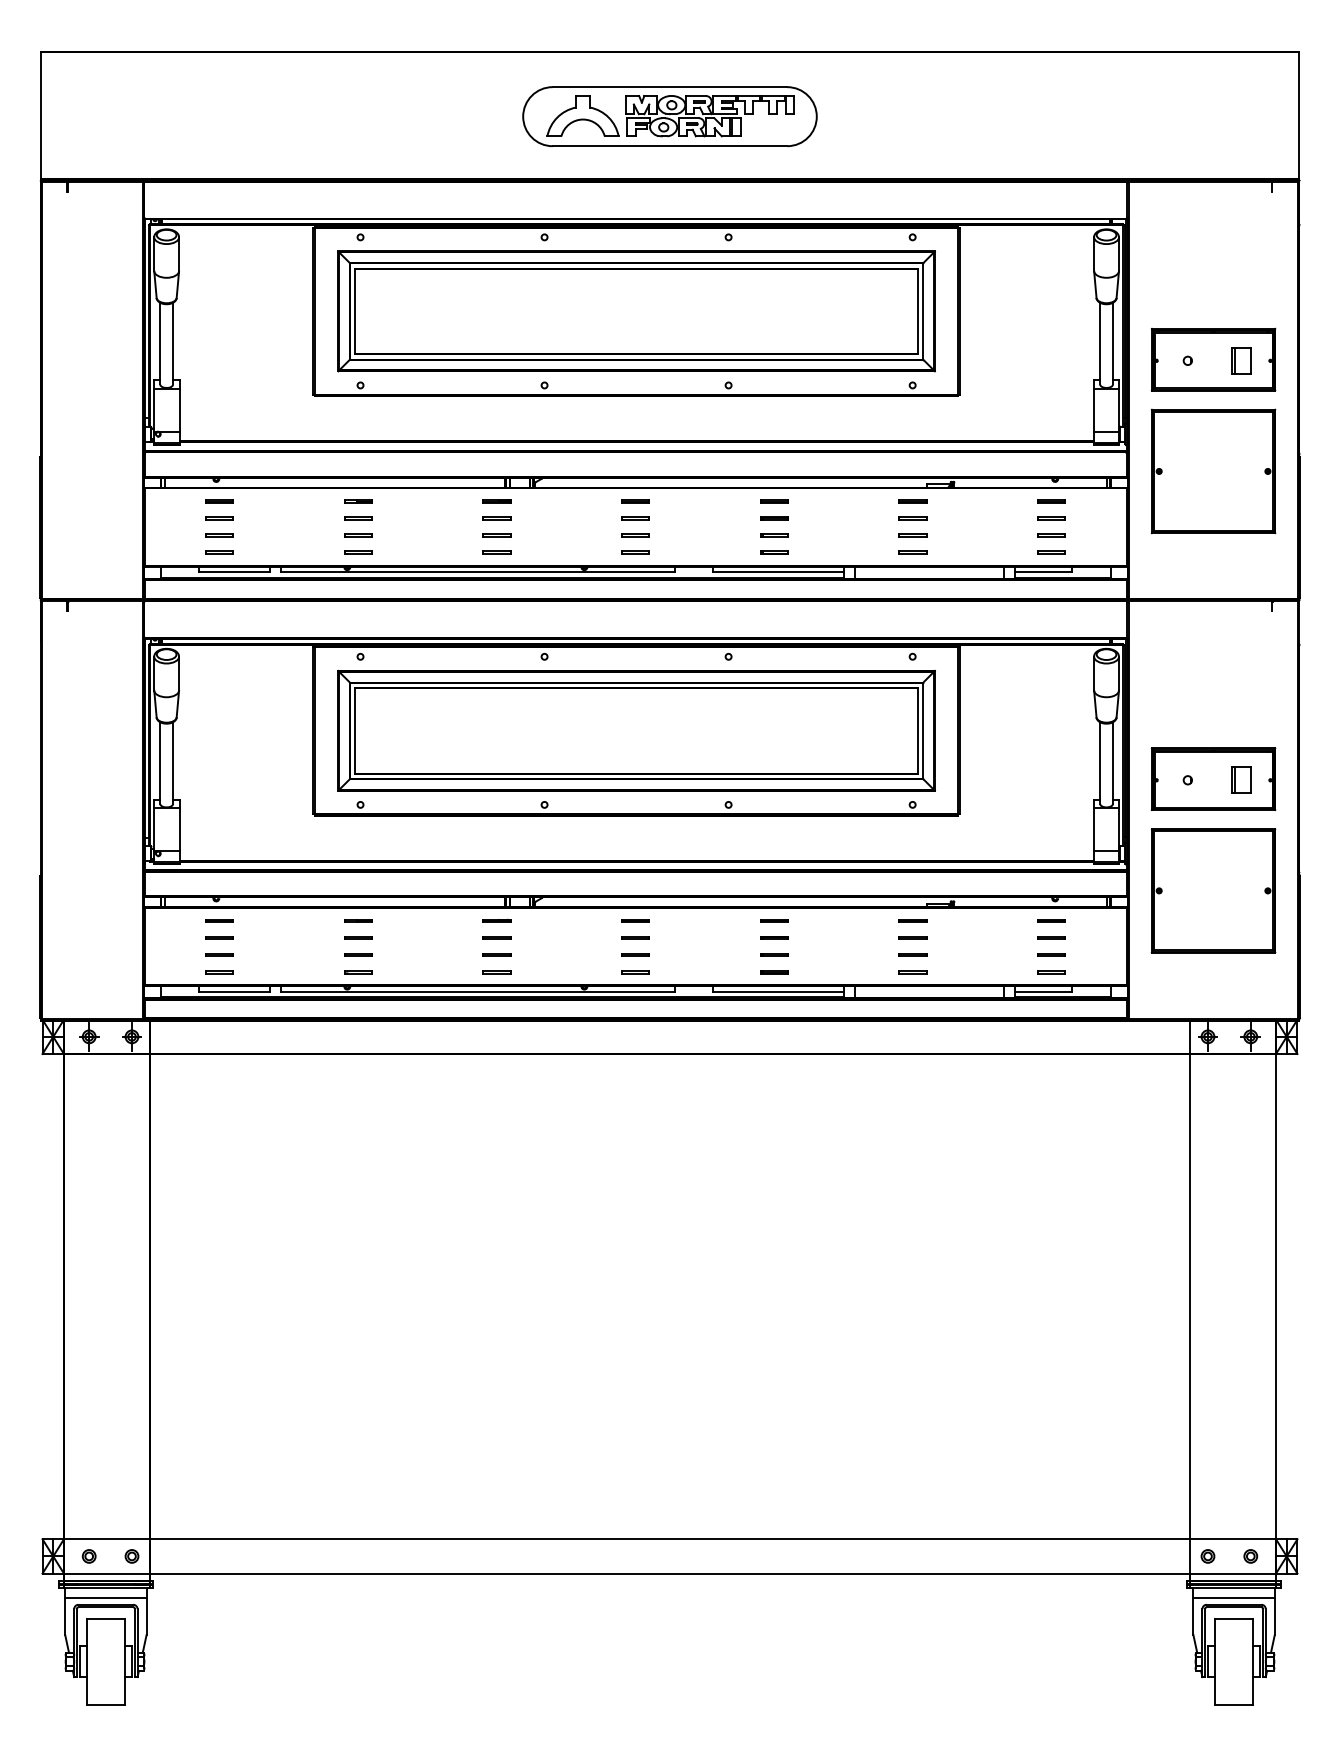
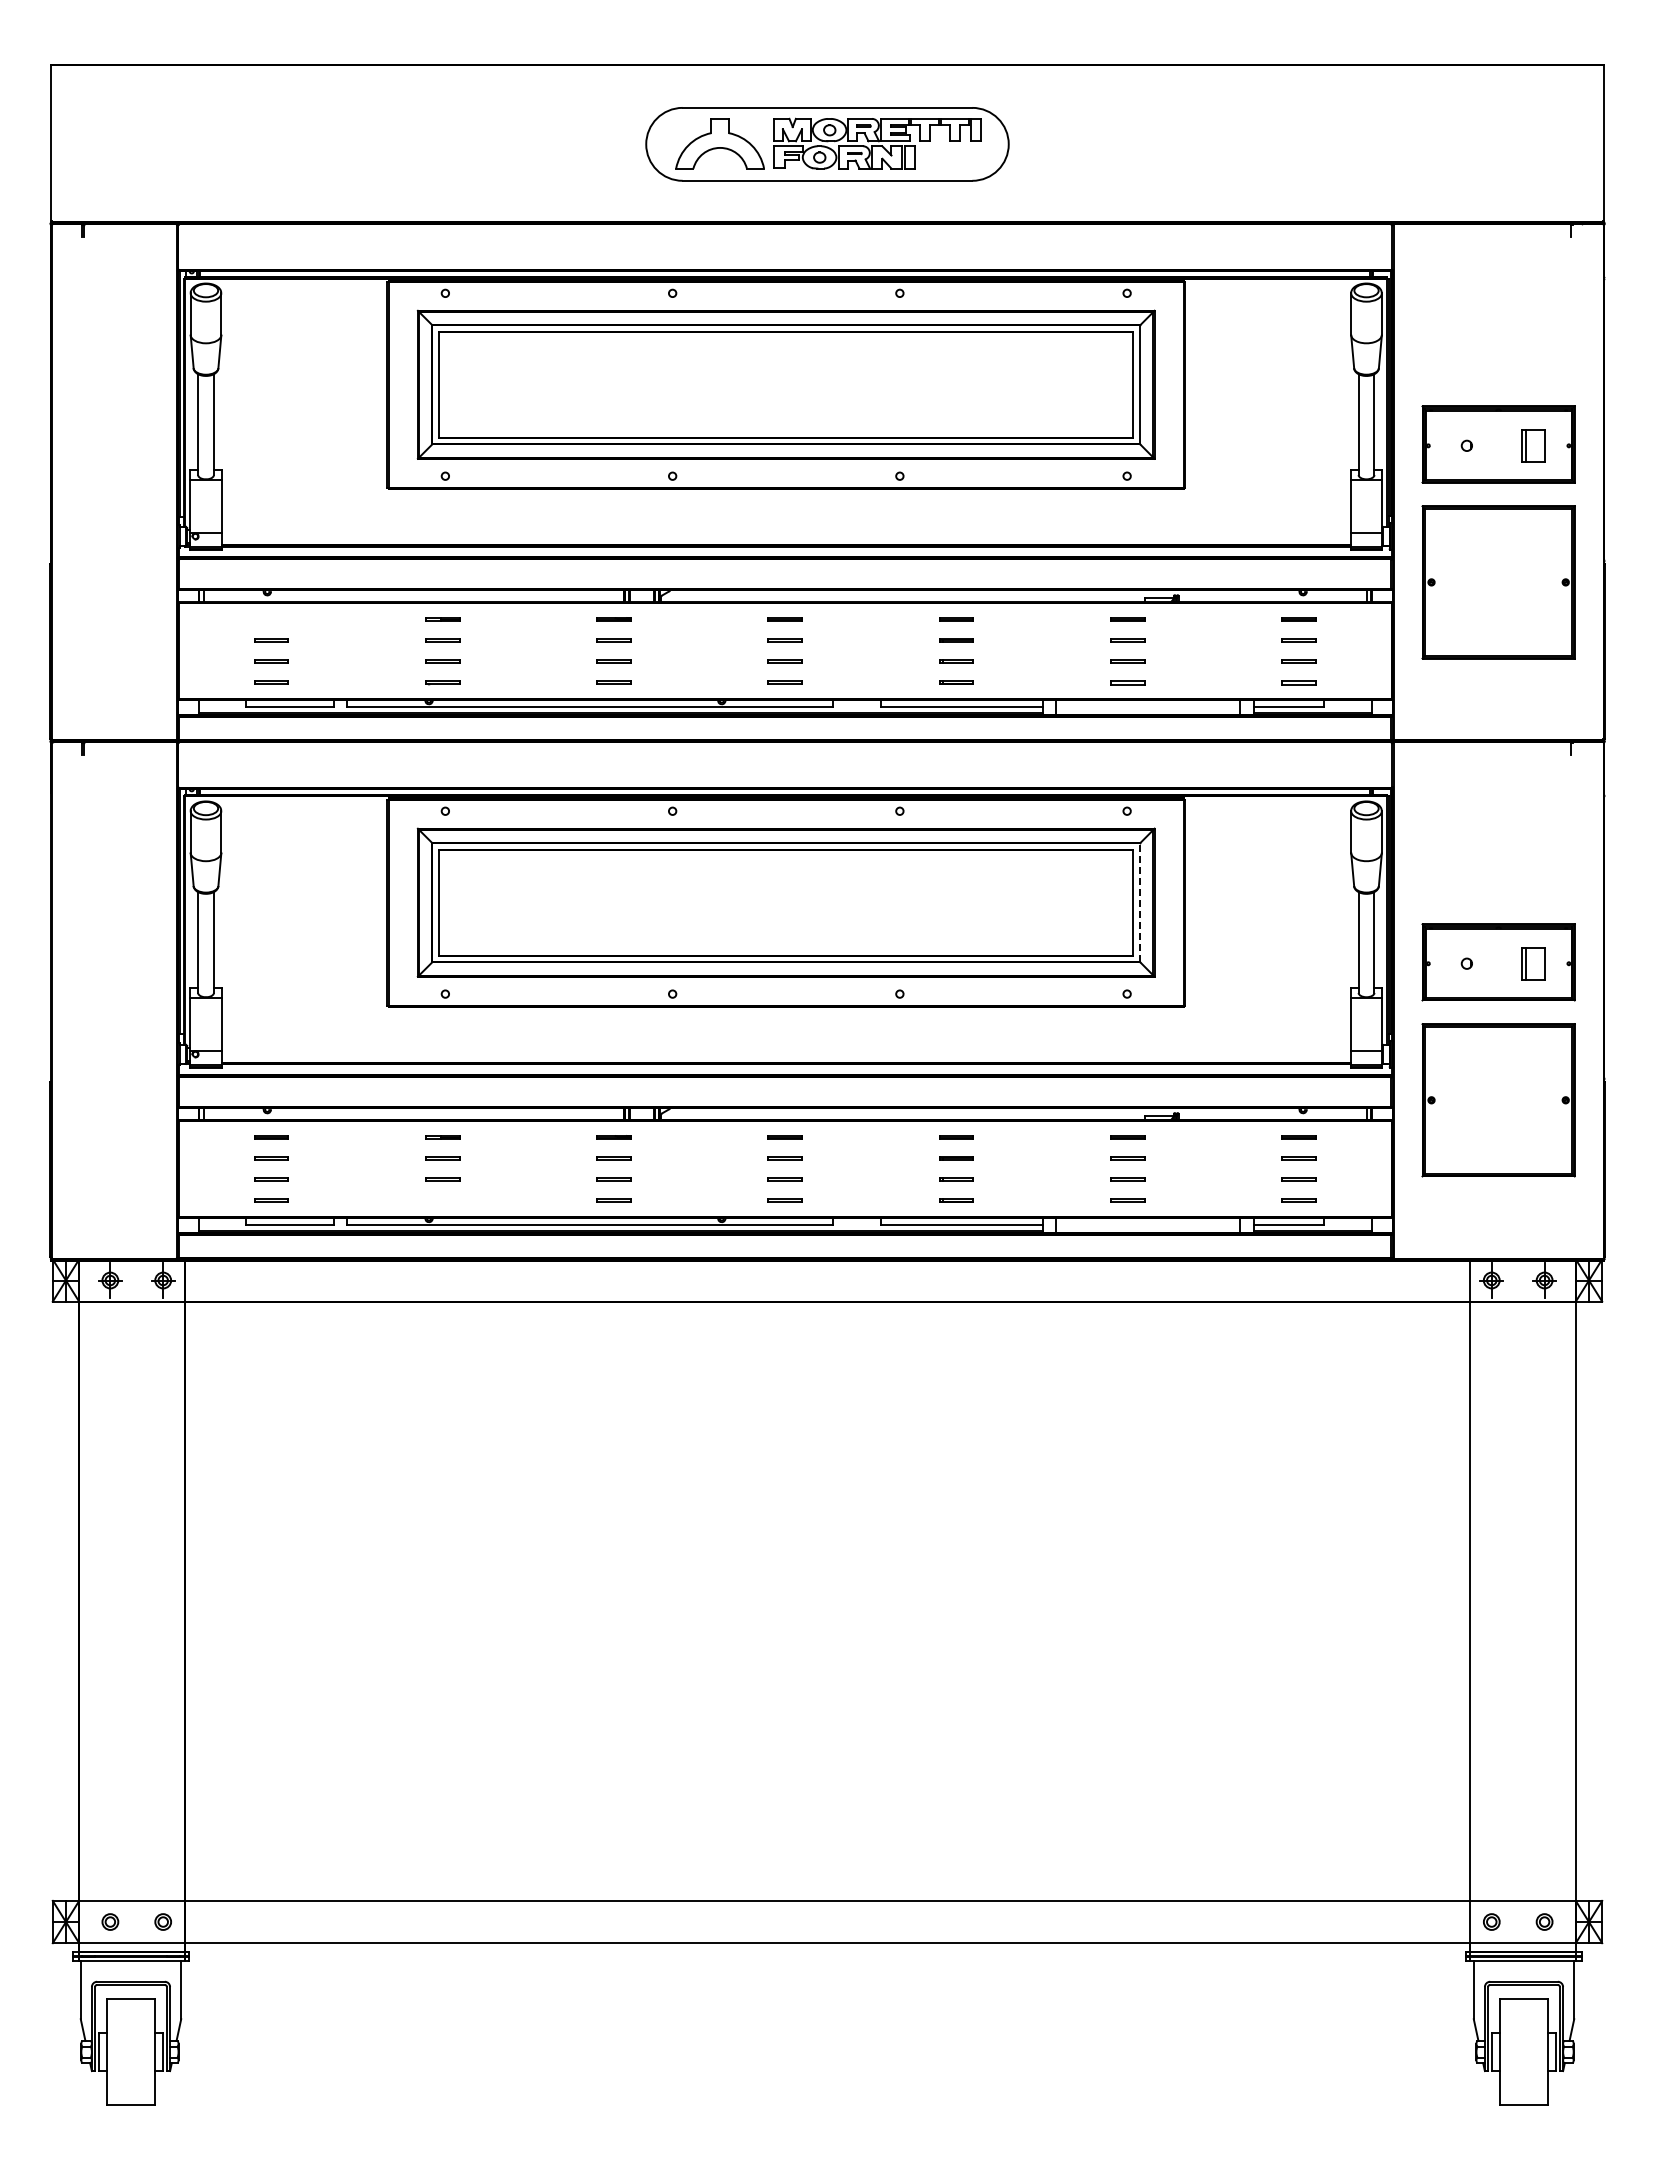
line: (219, 501) -> (271, 619), removed
line: (923, 730) -> (1140, 902), solid -> dashed
part: (358, 972) -> (442, 1200), removed
line: (105, 1597) -> (130, 1972), removed
line: (1233, 1597) -> (1523, 1972), removed

